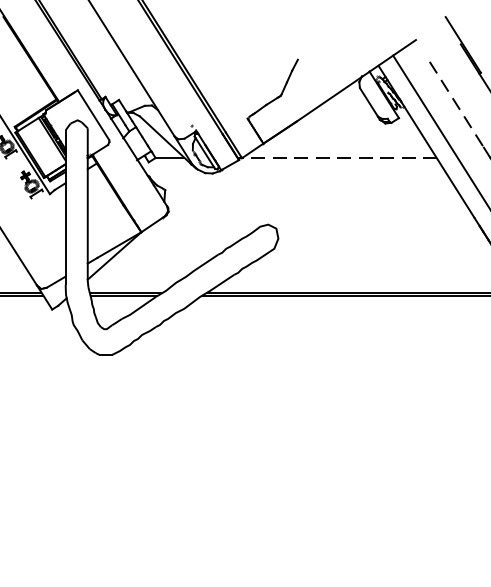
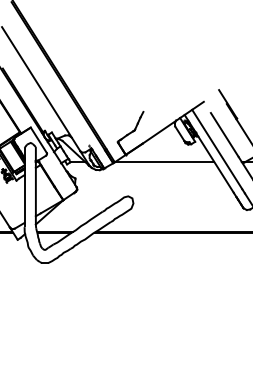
line: (456, 105) -> (224, 135), dashed -> solid
line: (337, 158) -> (163, 162), dashed -> solid

